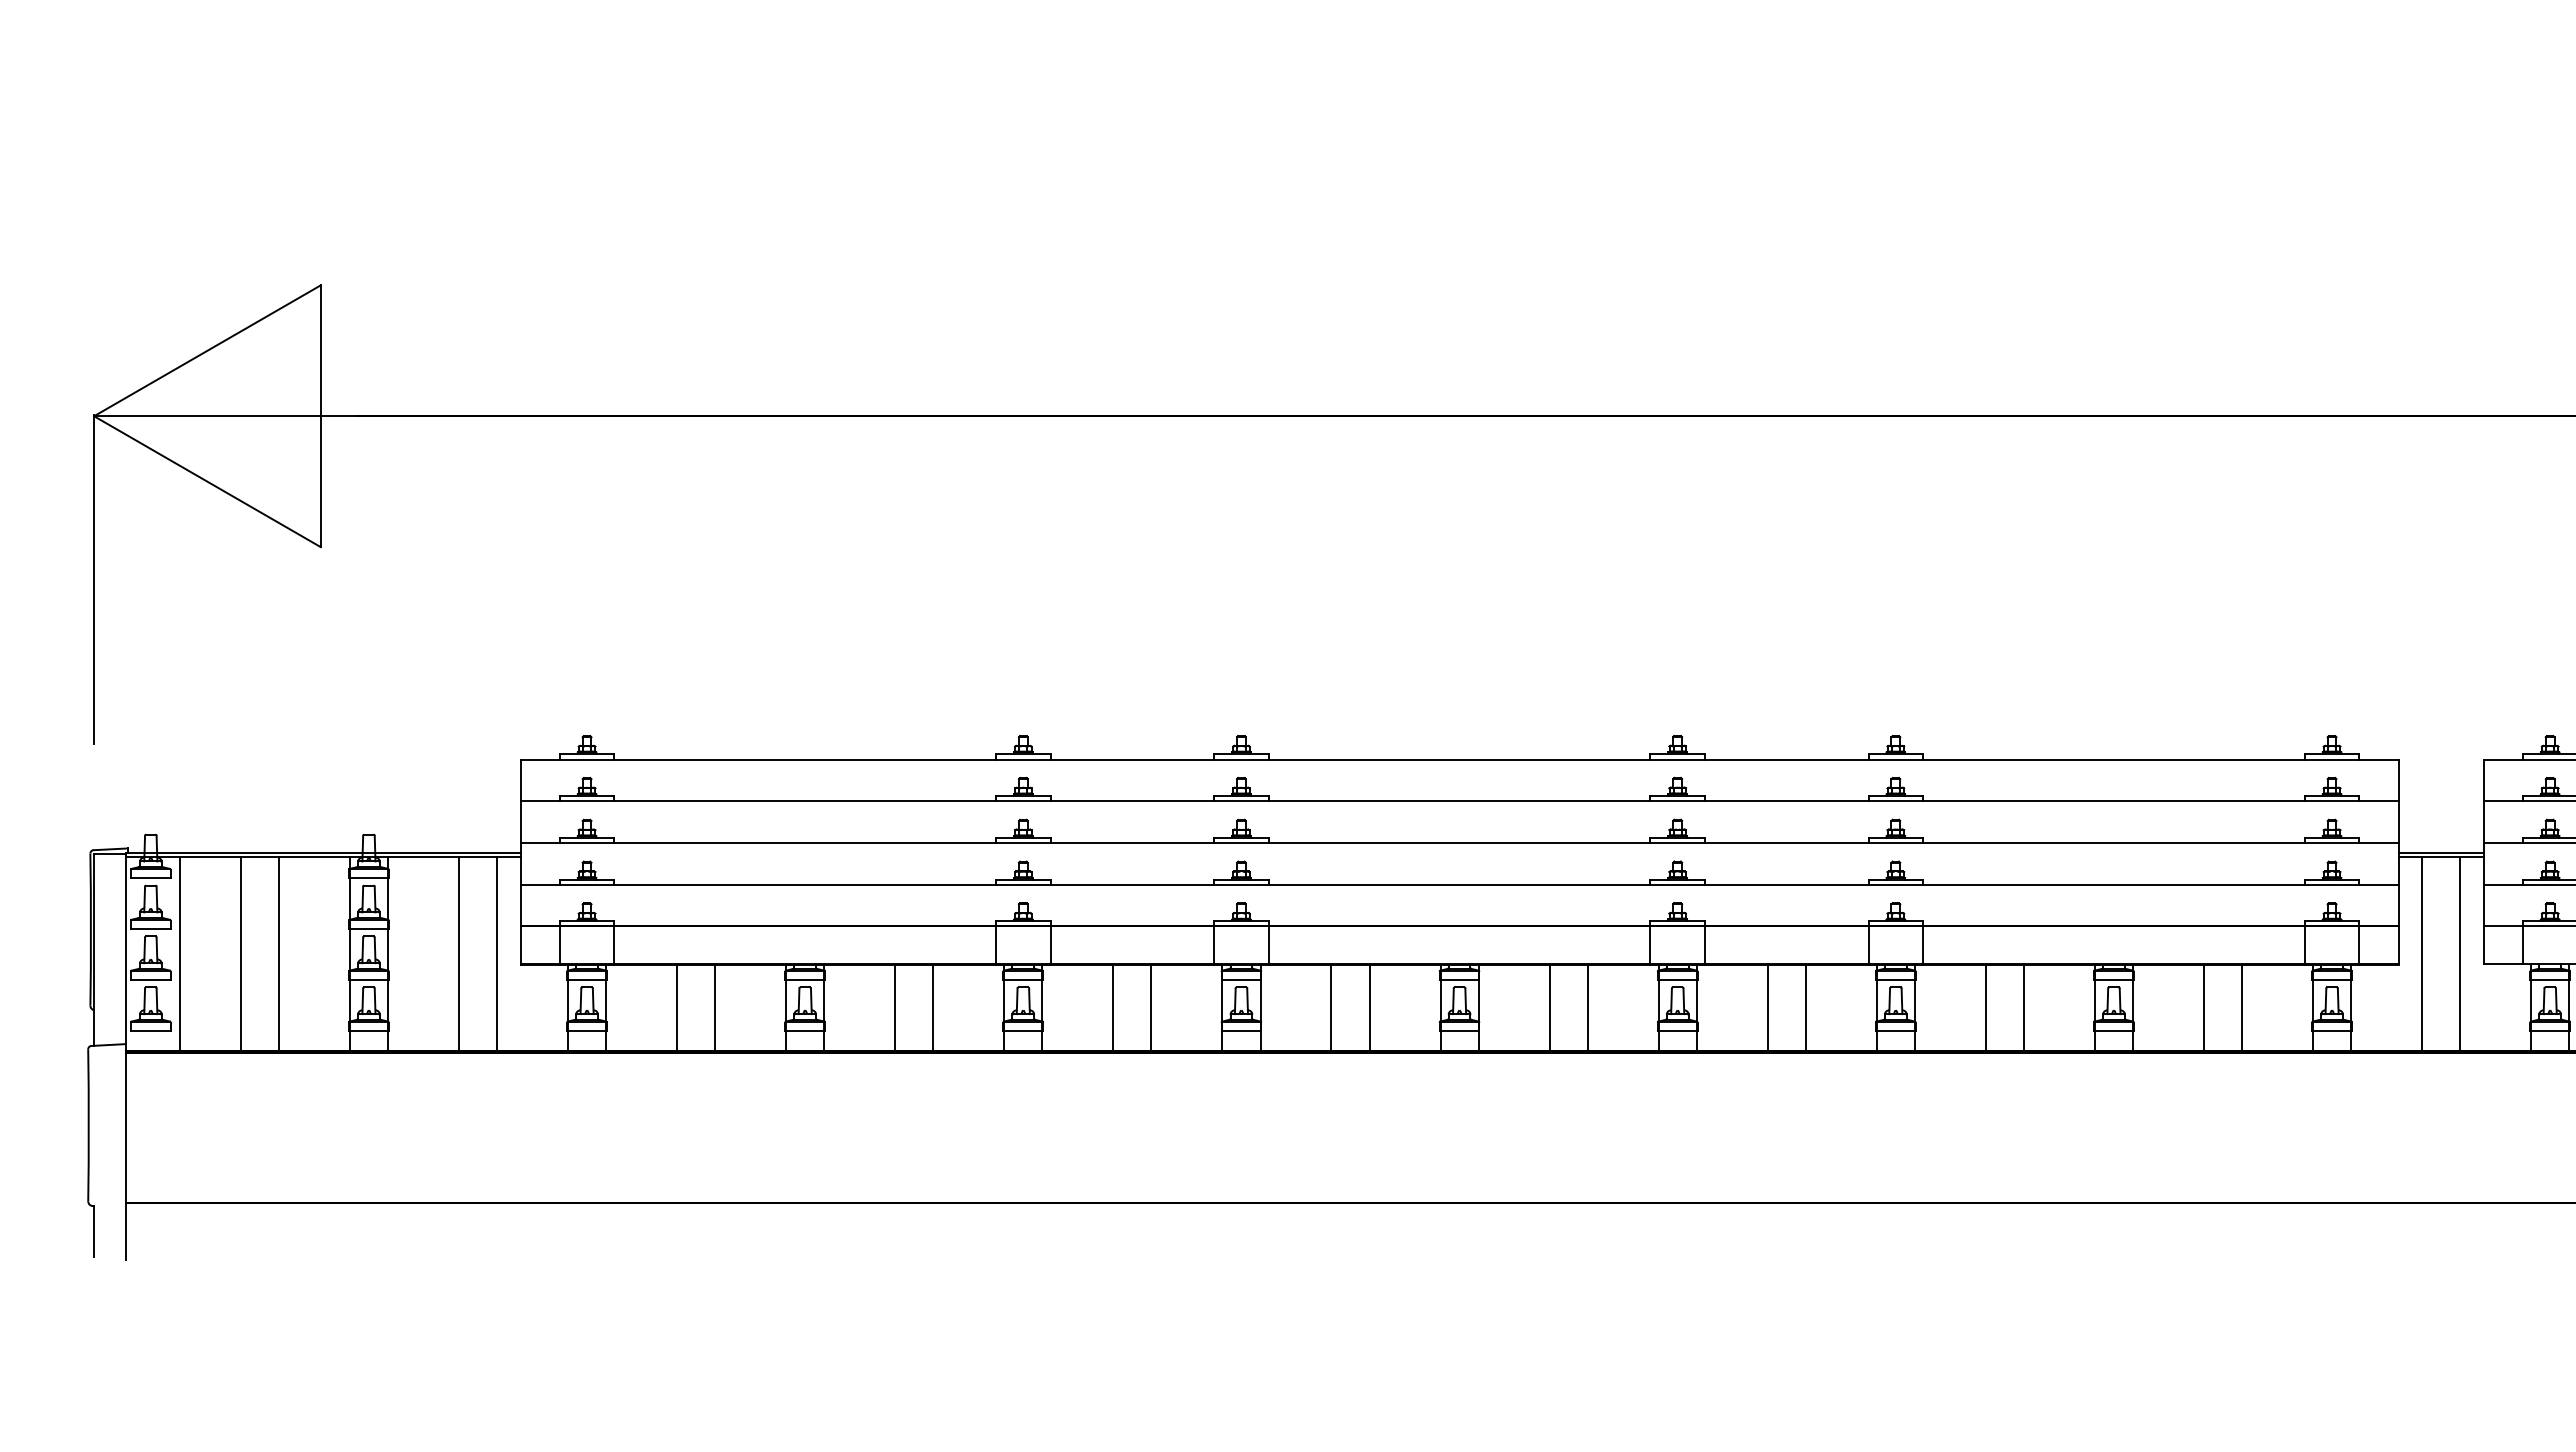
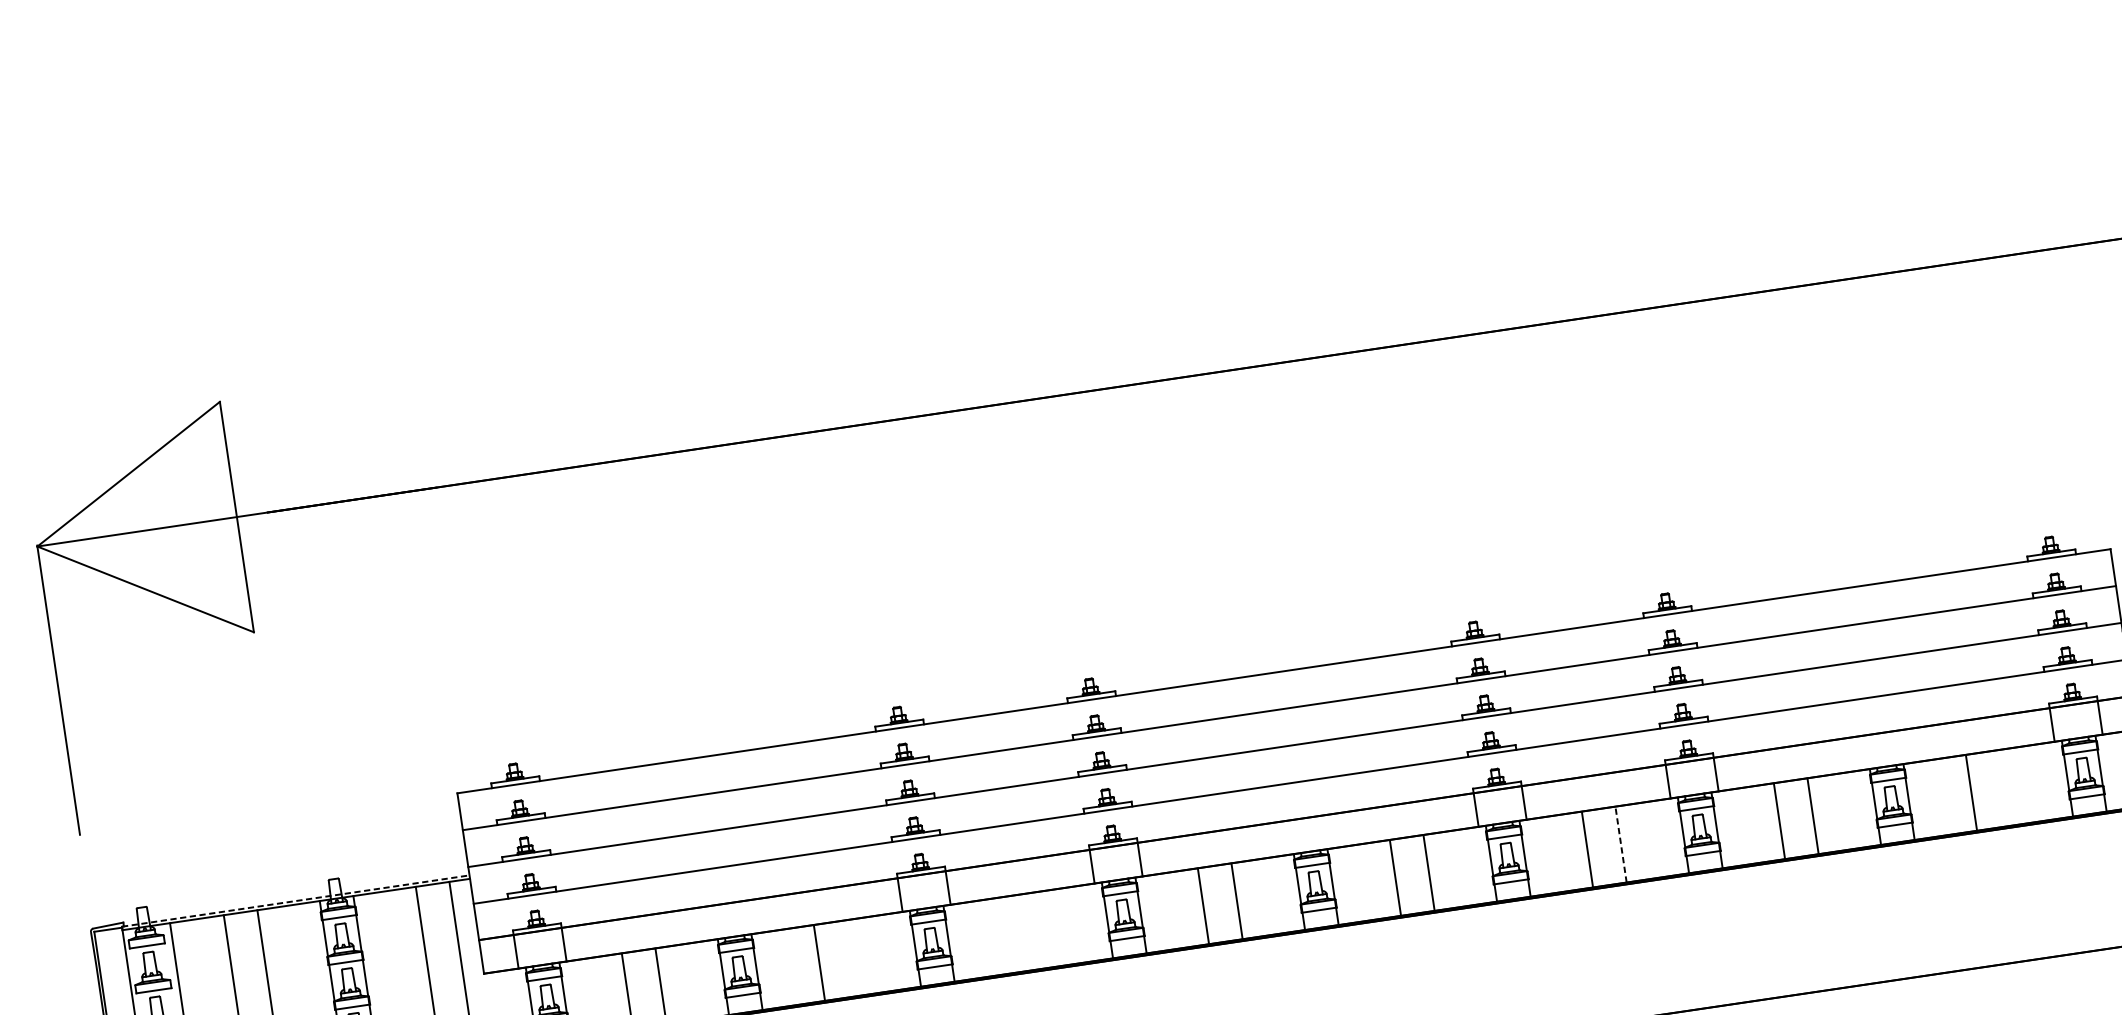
line: (323, 852) -> (296, 900), solid -> dashed
line: (933, 1007) -> (853, 957), removed
line: (1113, 1007) -> (1011, 934), removed
line: (1151, 1007) -> (1045, 929), removed
line: (1805, 1007) -> (1620, 844), solid -> dashed
line: (2242, 1007) -> (2005, 787), removed

